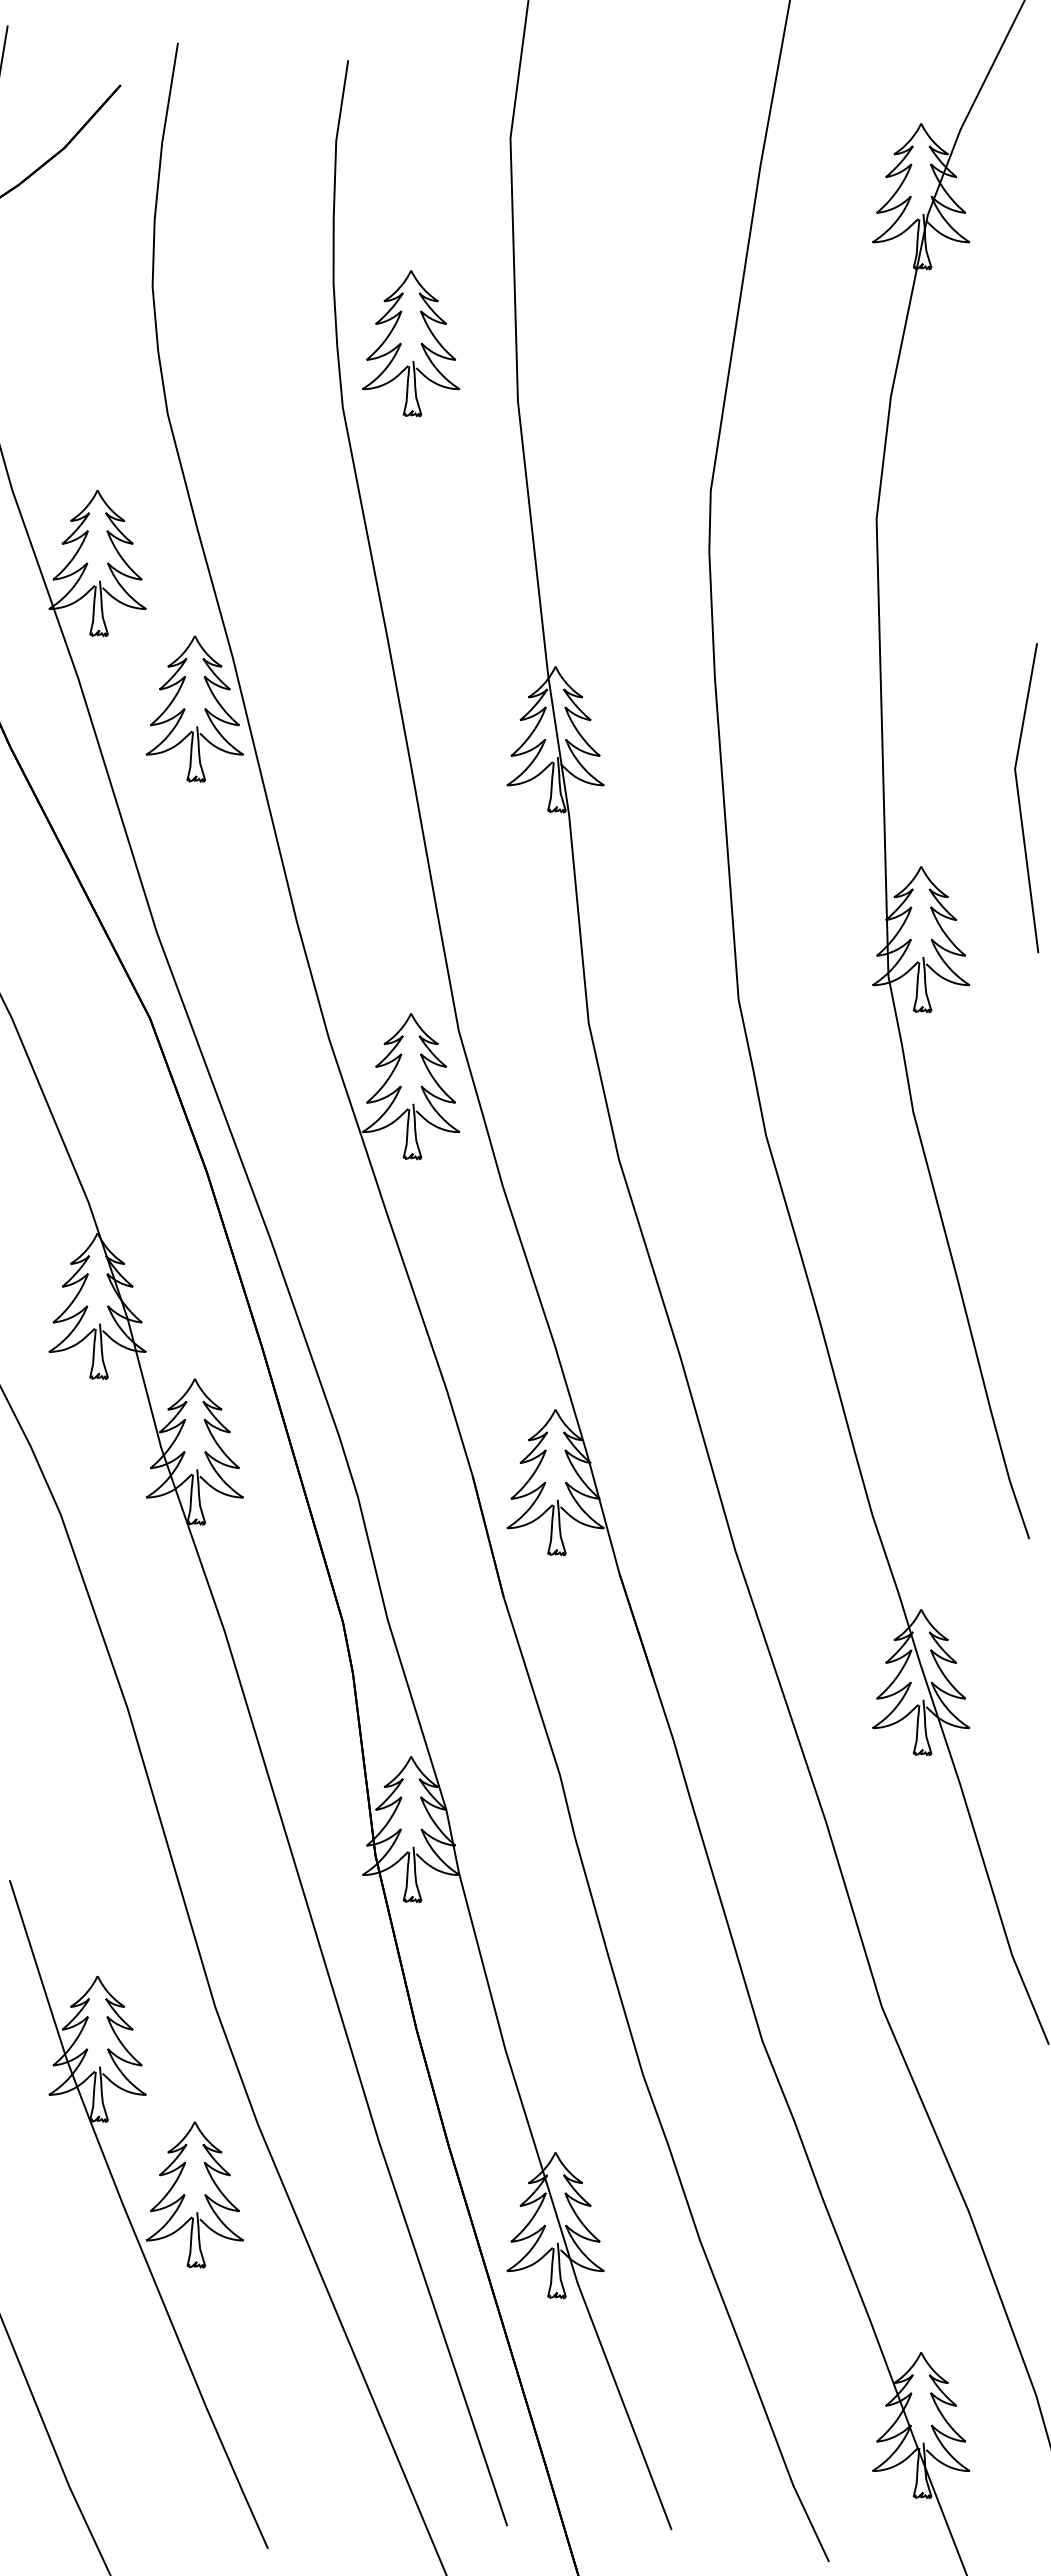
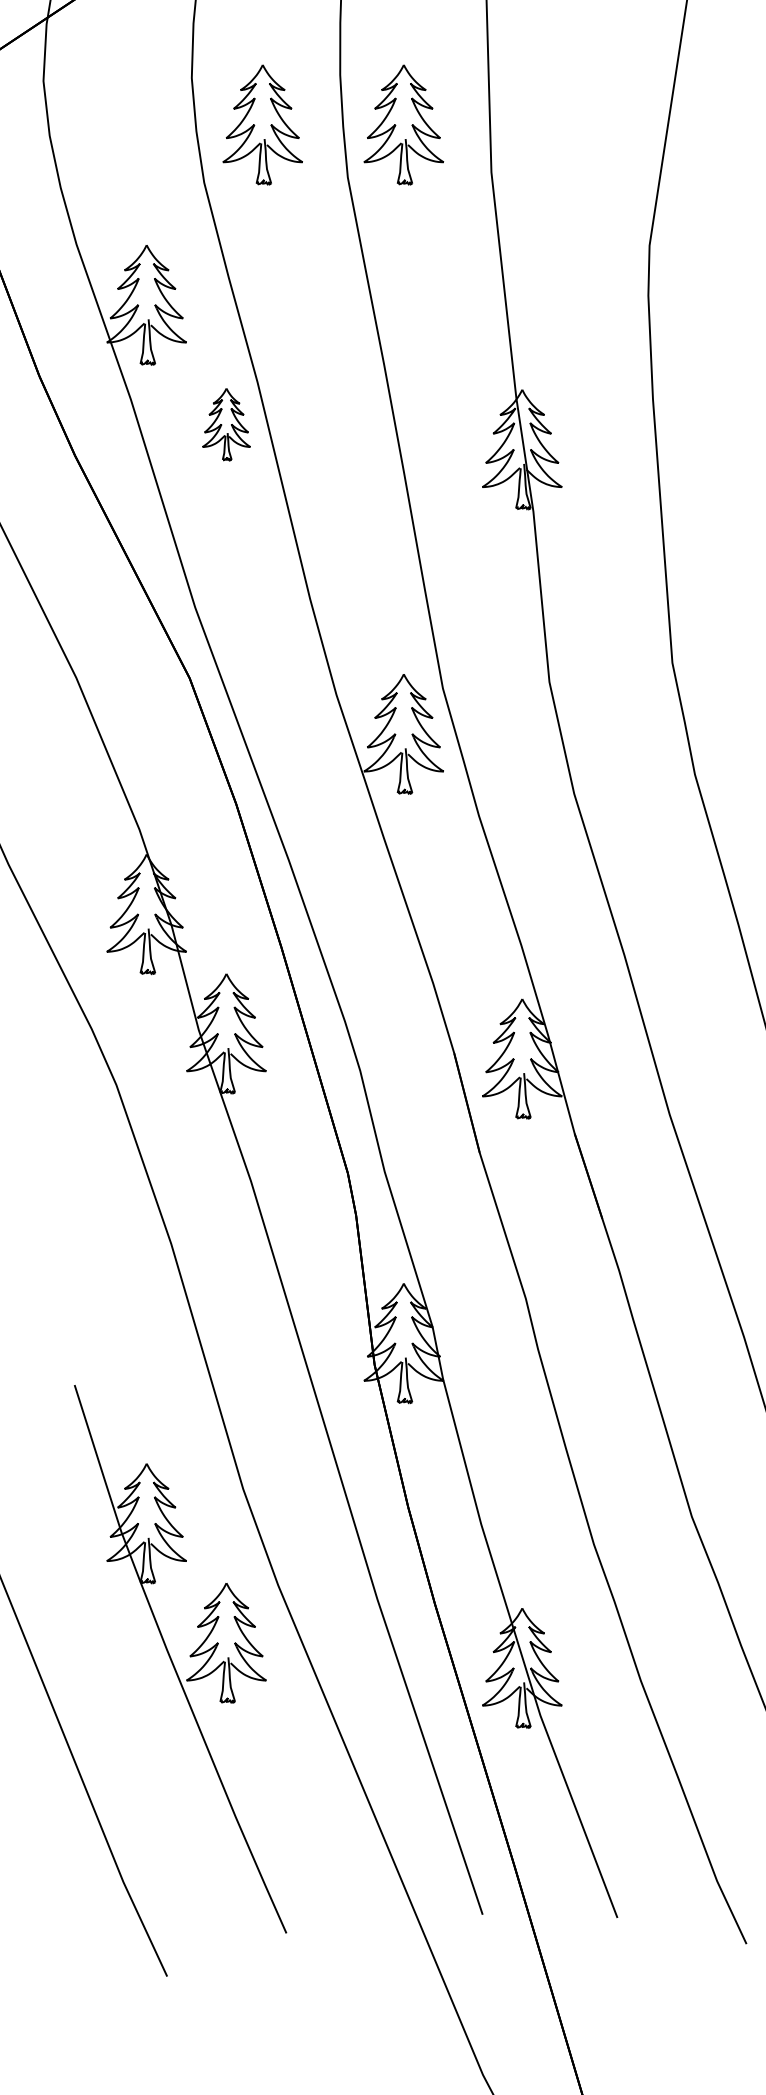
part: (239, 343) -> (263, 124), added
part: (194, 708) -> (226, 424), size x0.6

